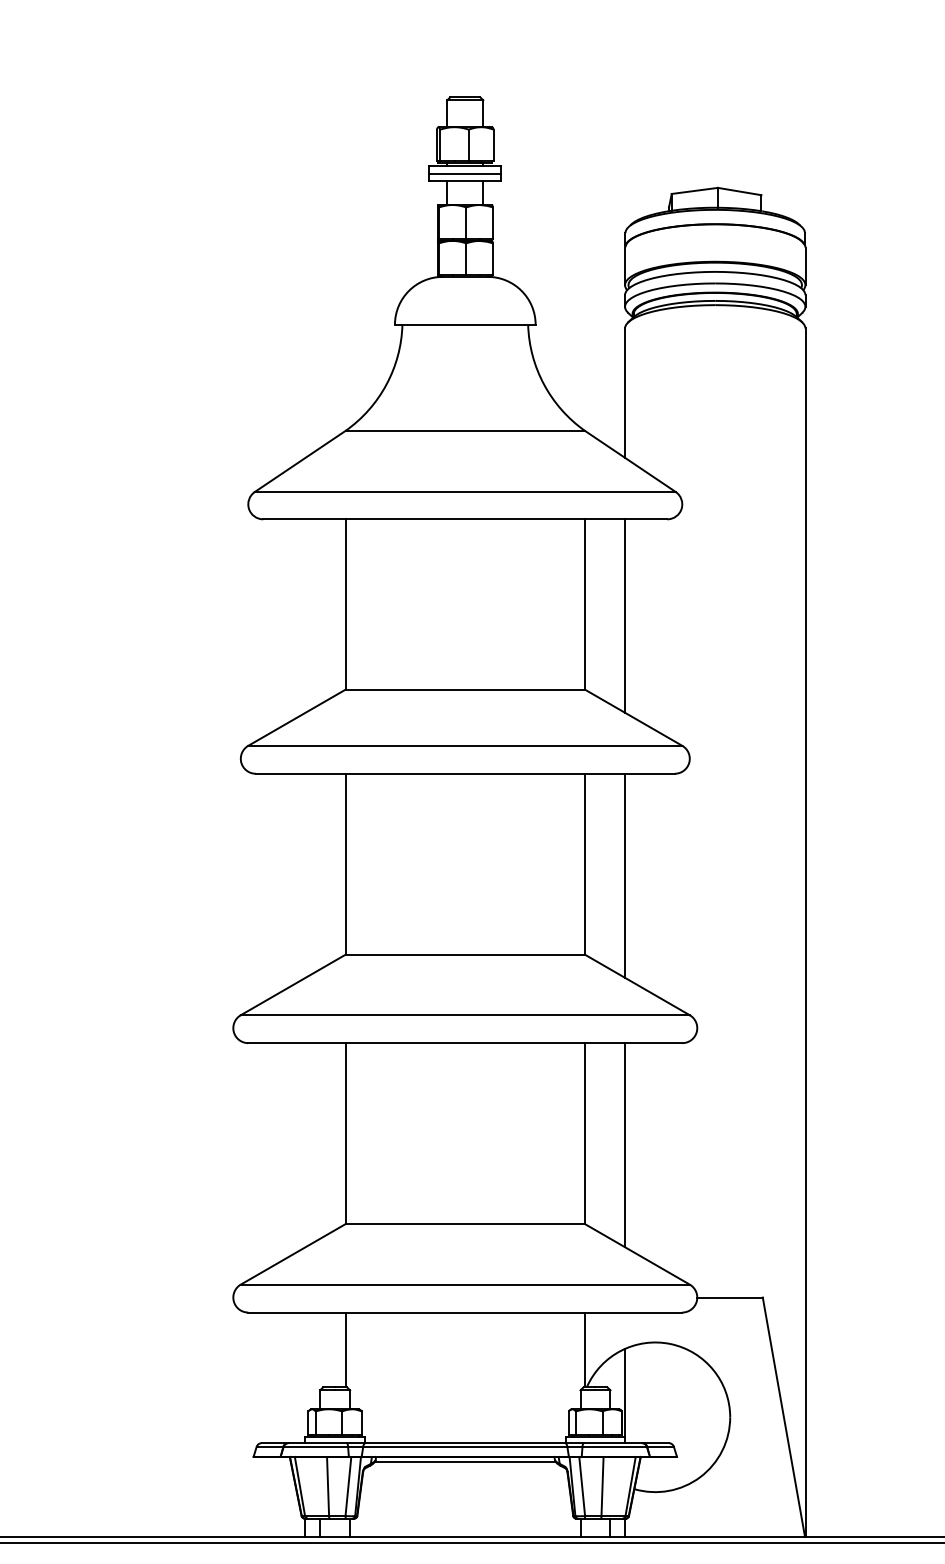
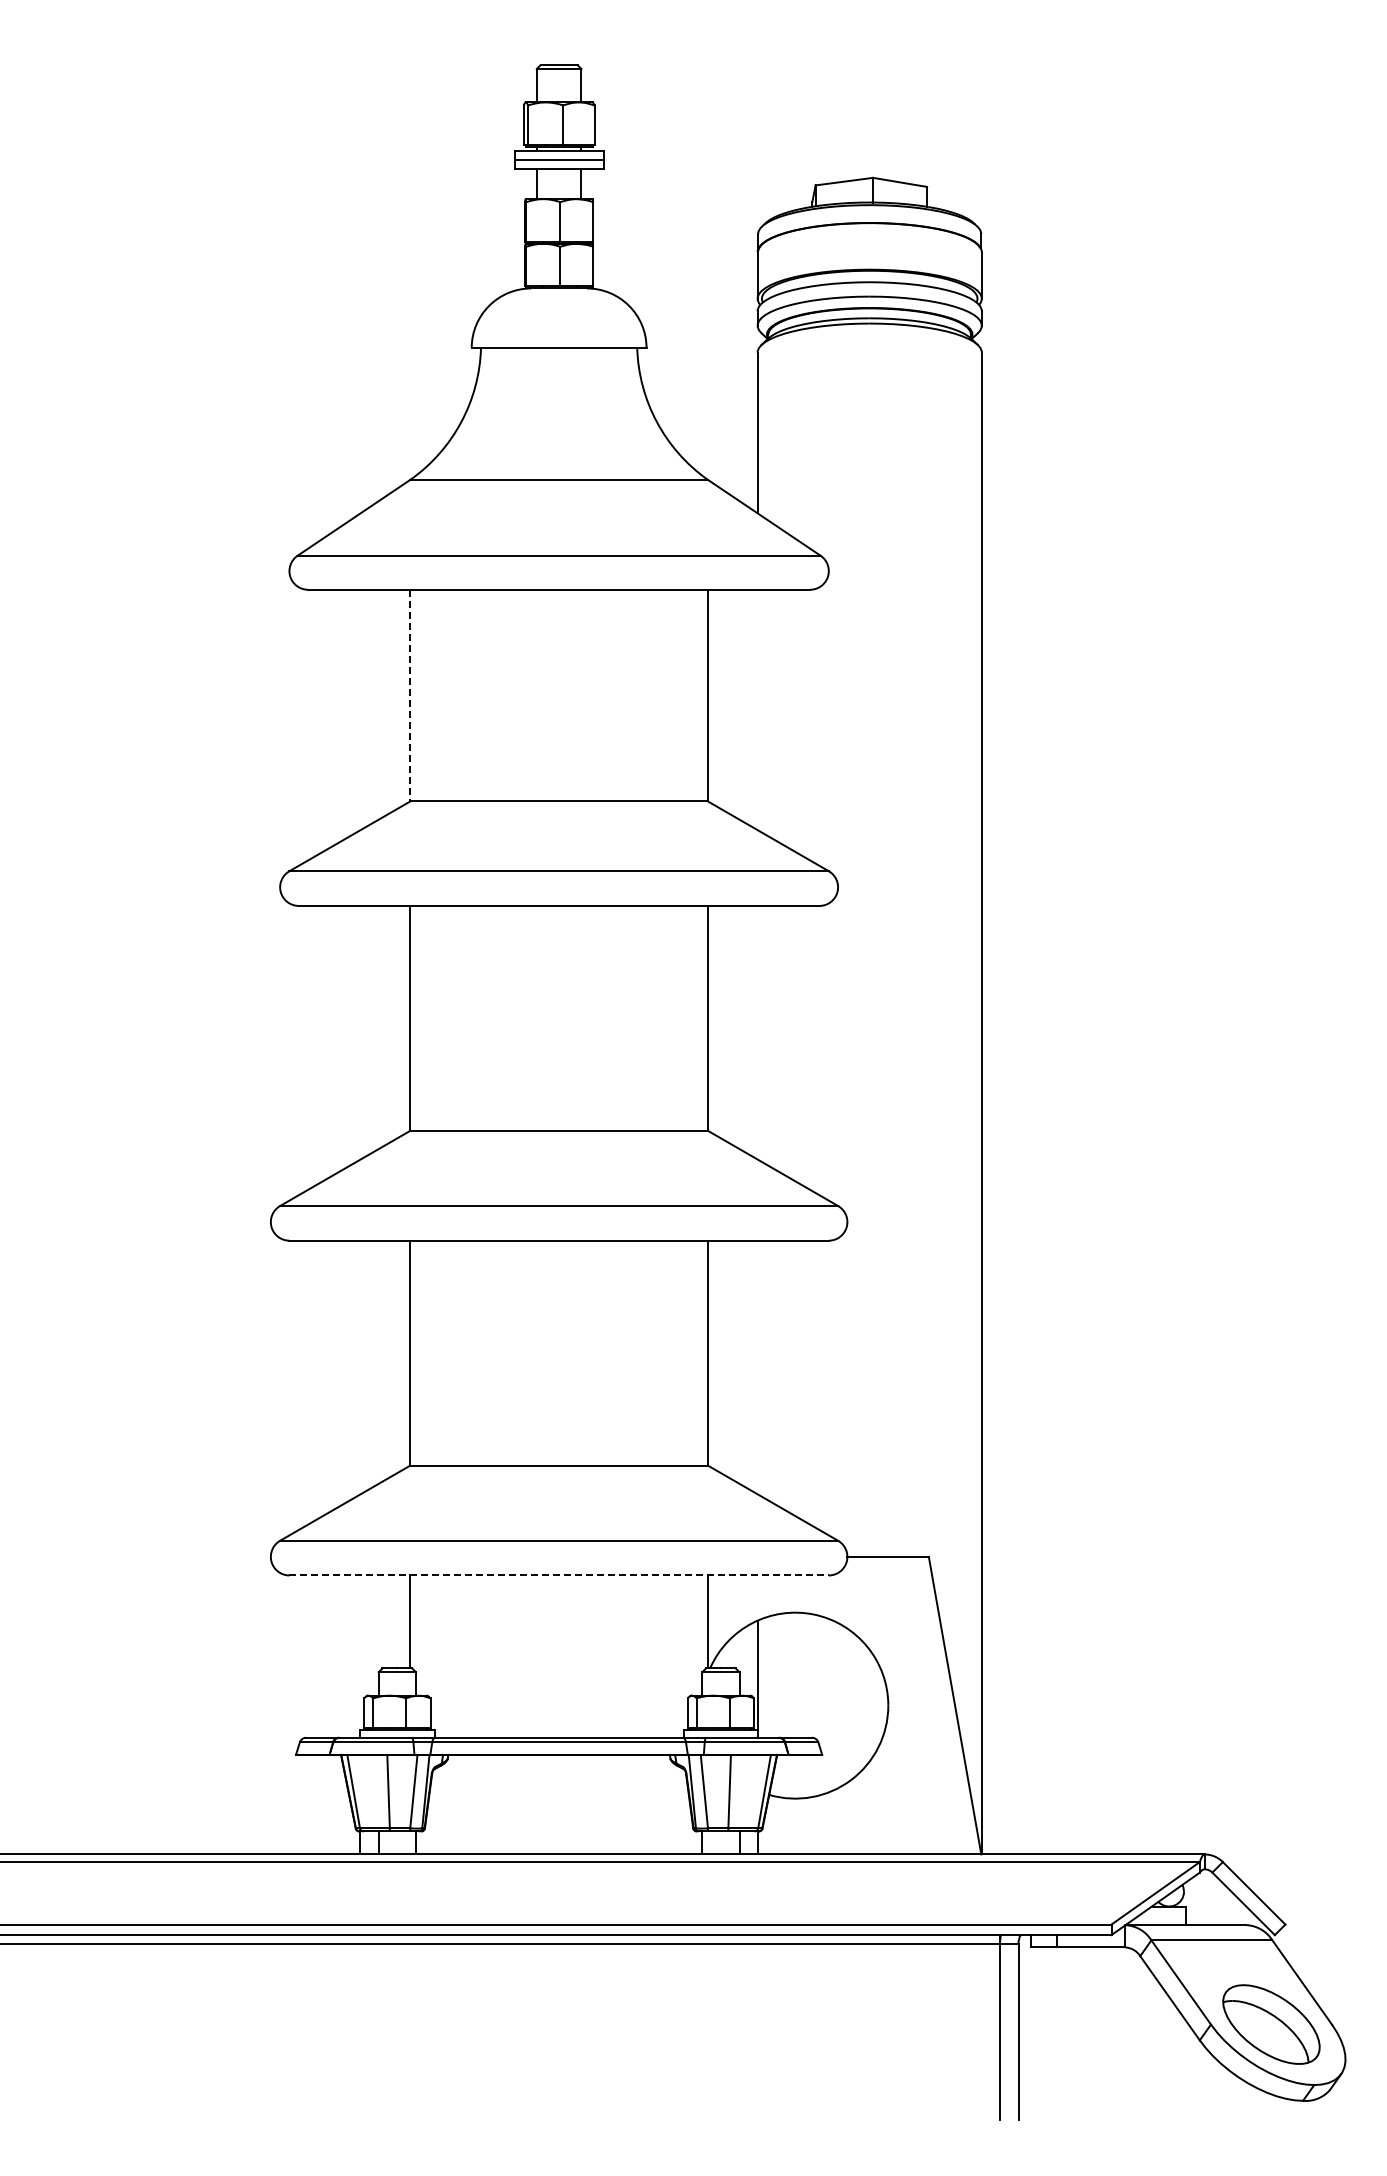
line: (345, 604) -> (410, 695), solid -> dashed
line: (624, 615) -> (757, 709), removed
line: (624, 875) -> (757, 1032), removed
line: (624, 1145) -> (757, 1367), removed
line: (465, 1312) -> (559, 1575), solid -> dashed
line: (465, 1462) -> (559, 1761), removed

